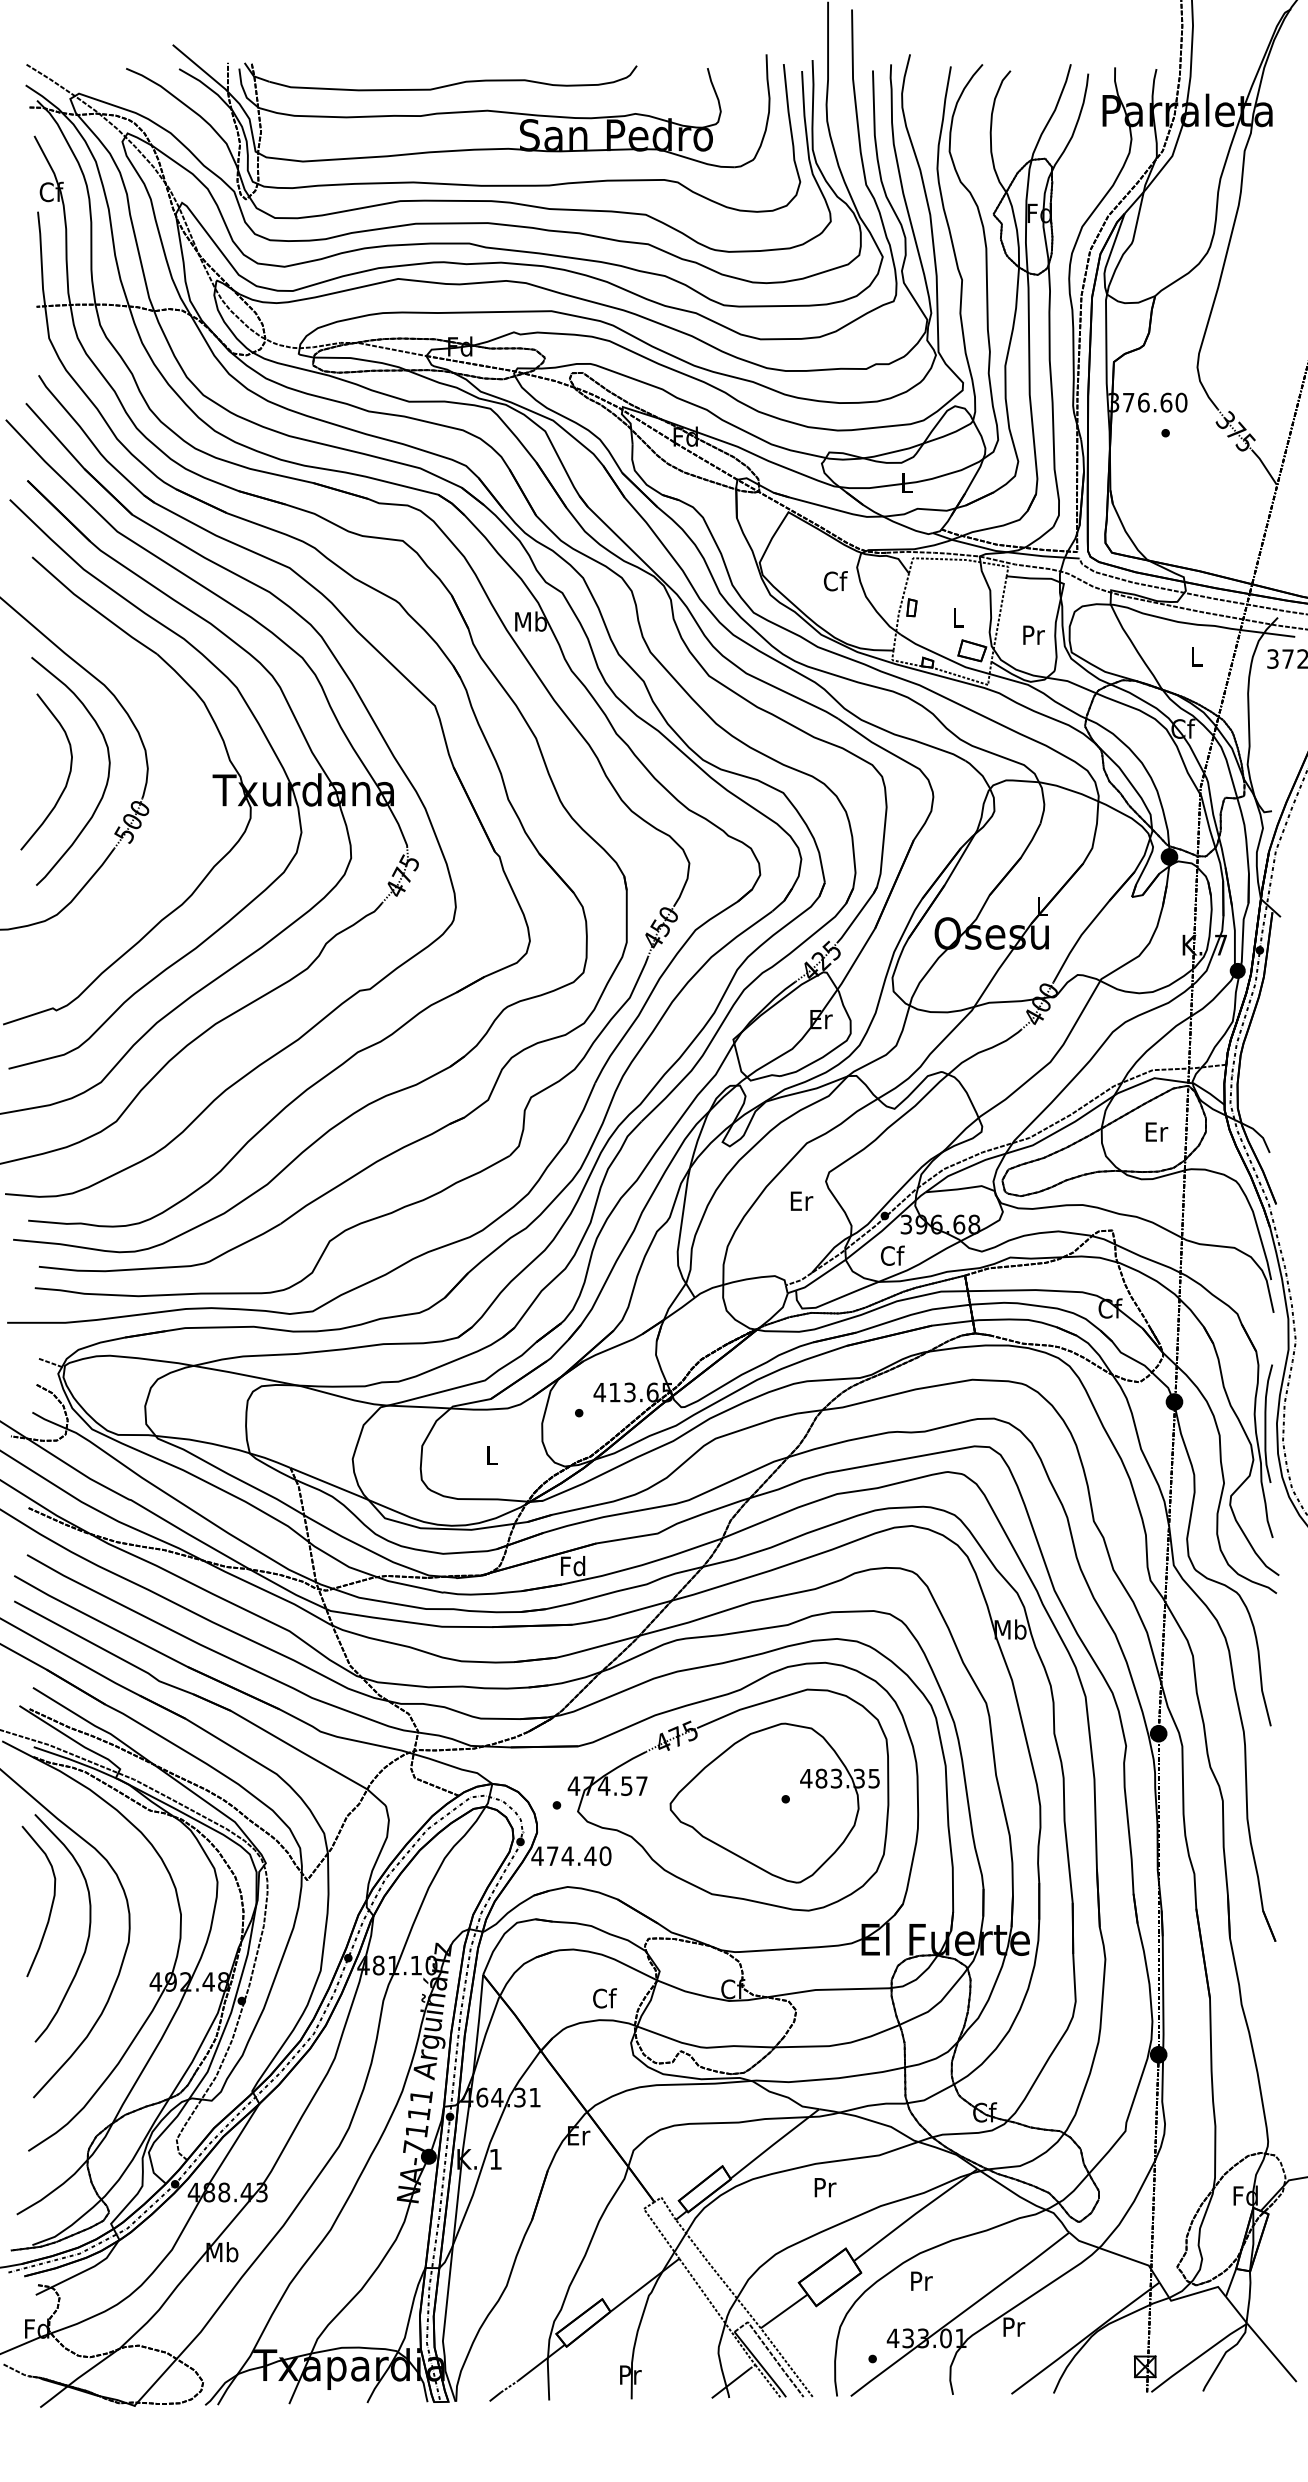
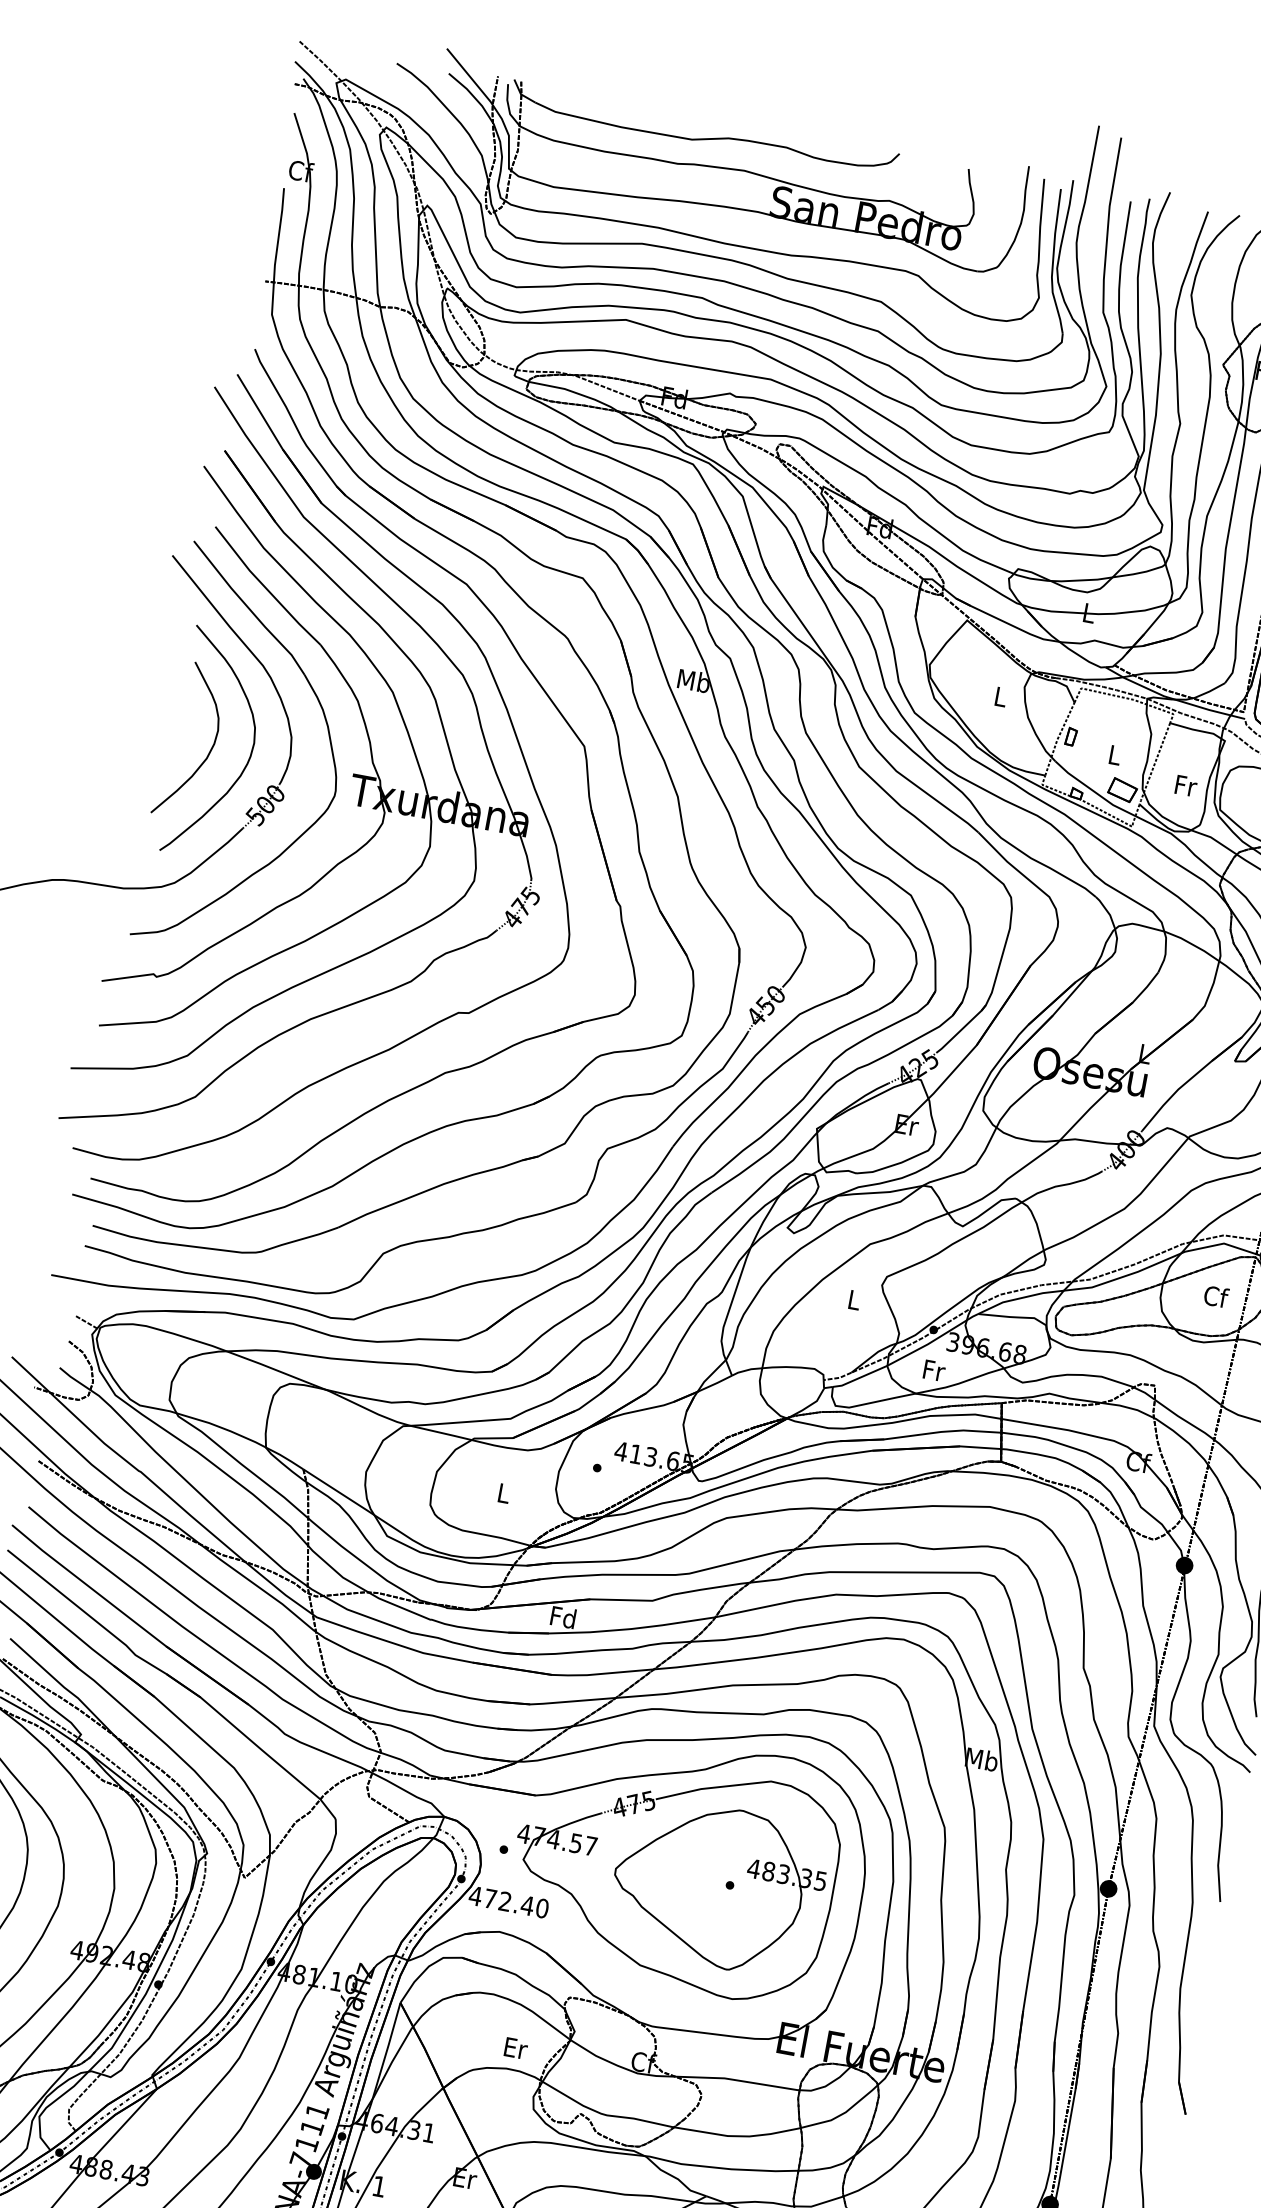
text: (835, 581) -> (1000, 697), Cf -> L
text: (1033, 634) -> (1185, 785), Pr -> Fr
part: (181, 742) -> (328, 736), added
text: (1156, 1131) -> (1216, 1296), Er -> Cf
text: (801, 1200) -> (854, 1299), Er -> L
text: (892, 1255) -> (934, 1370), Cf -> Fr
text: (567, 1855) -> (505, 1900), 474.40 -> 472.40
text: (604, 1998) -> (515, 2048), Cf -> Er

